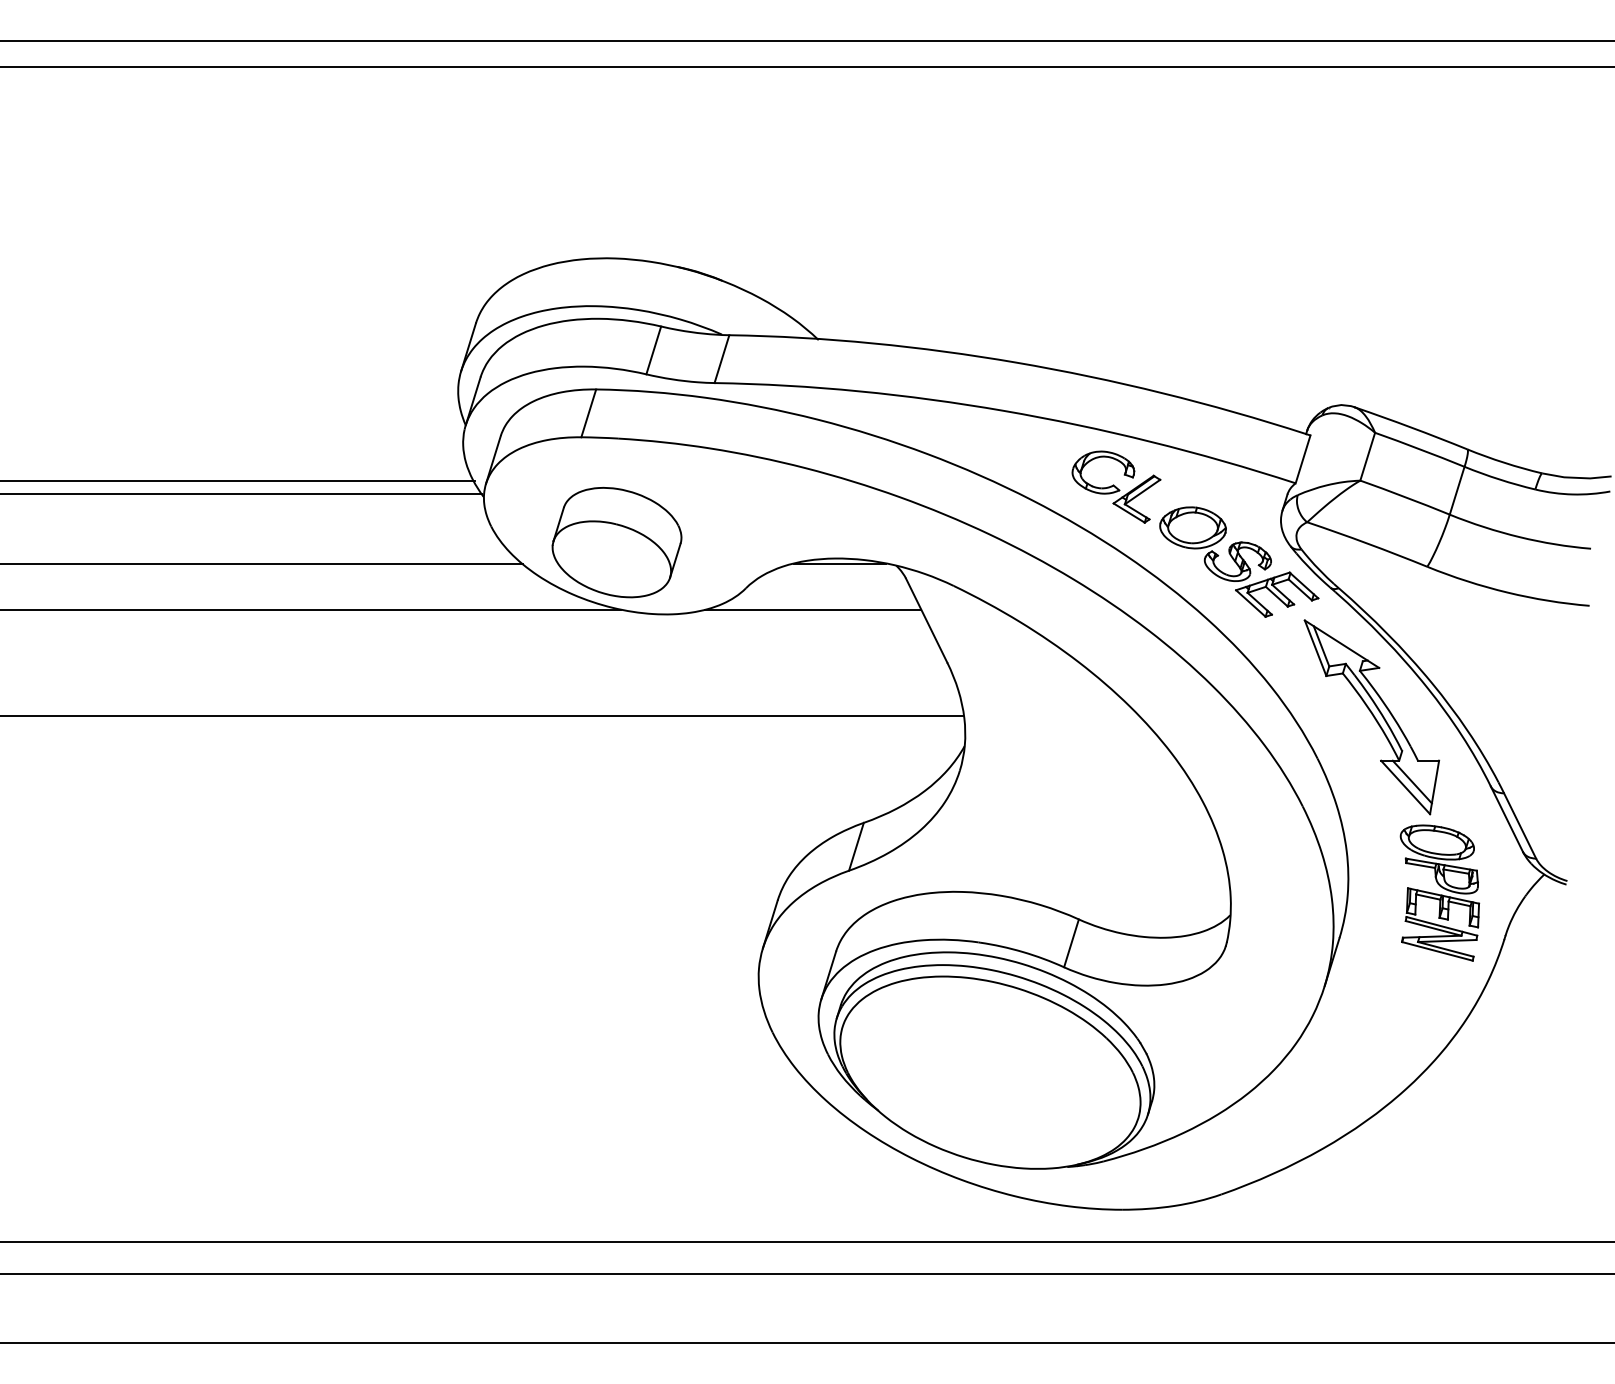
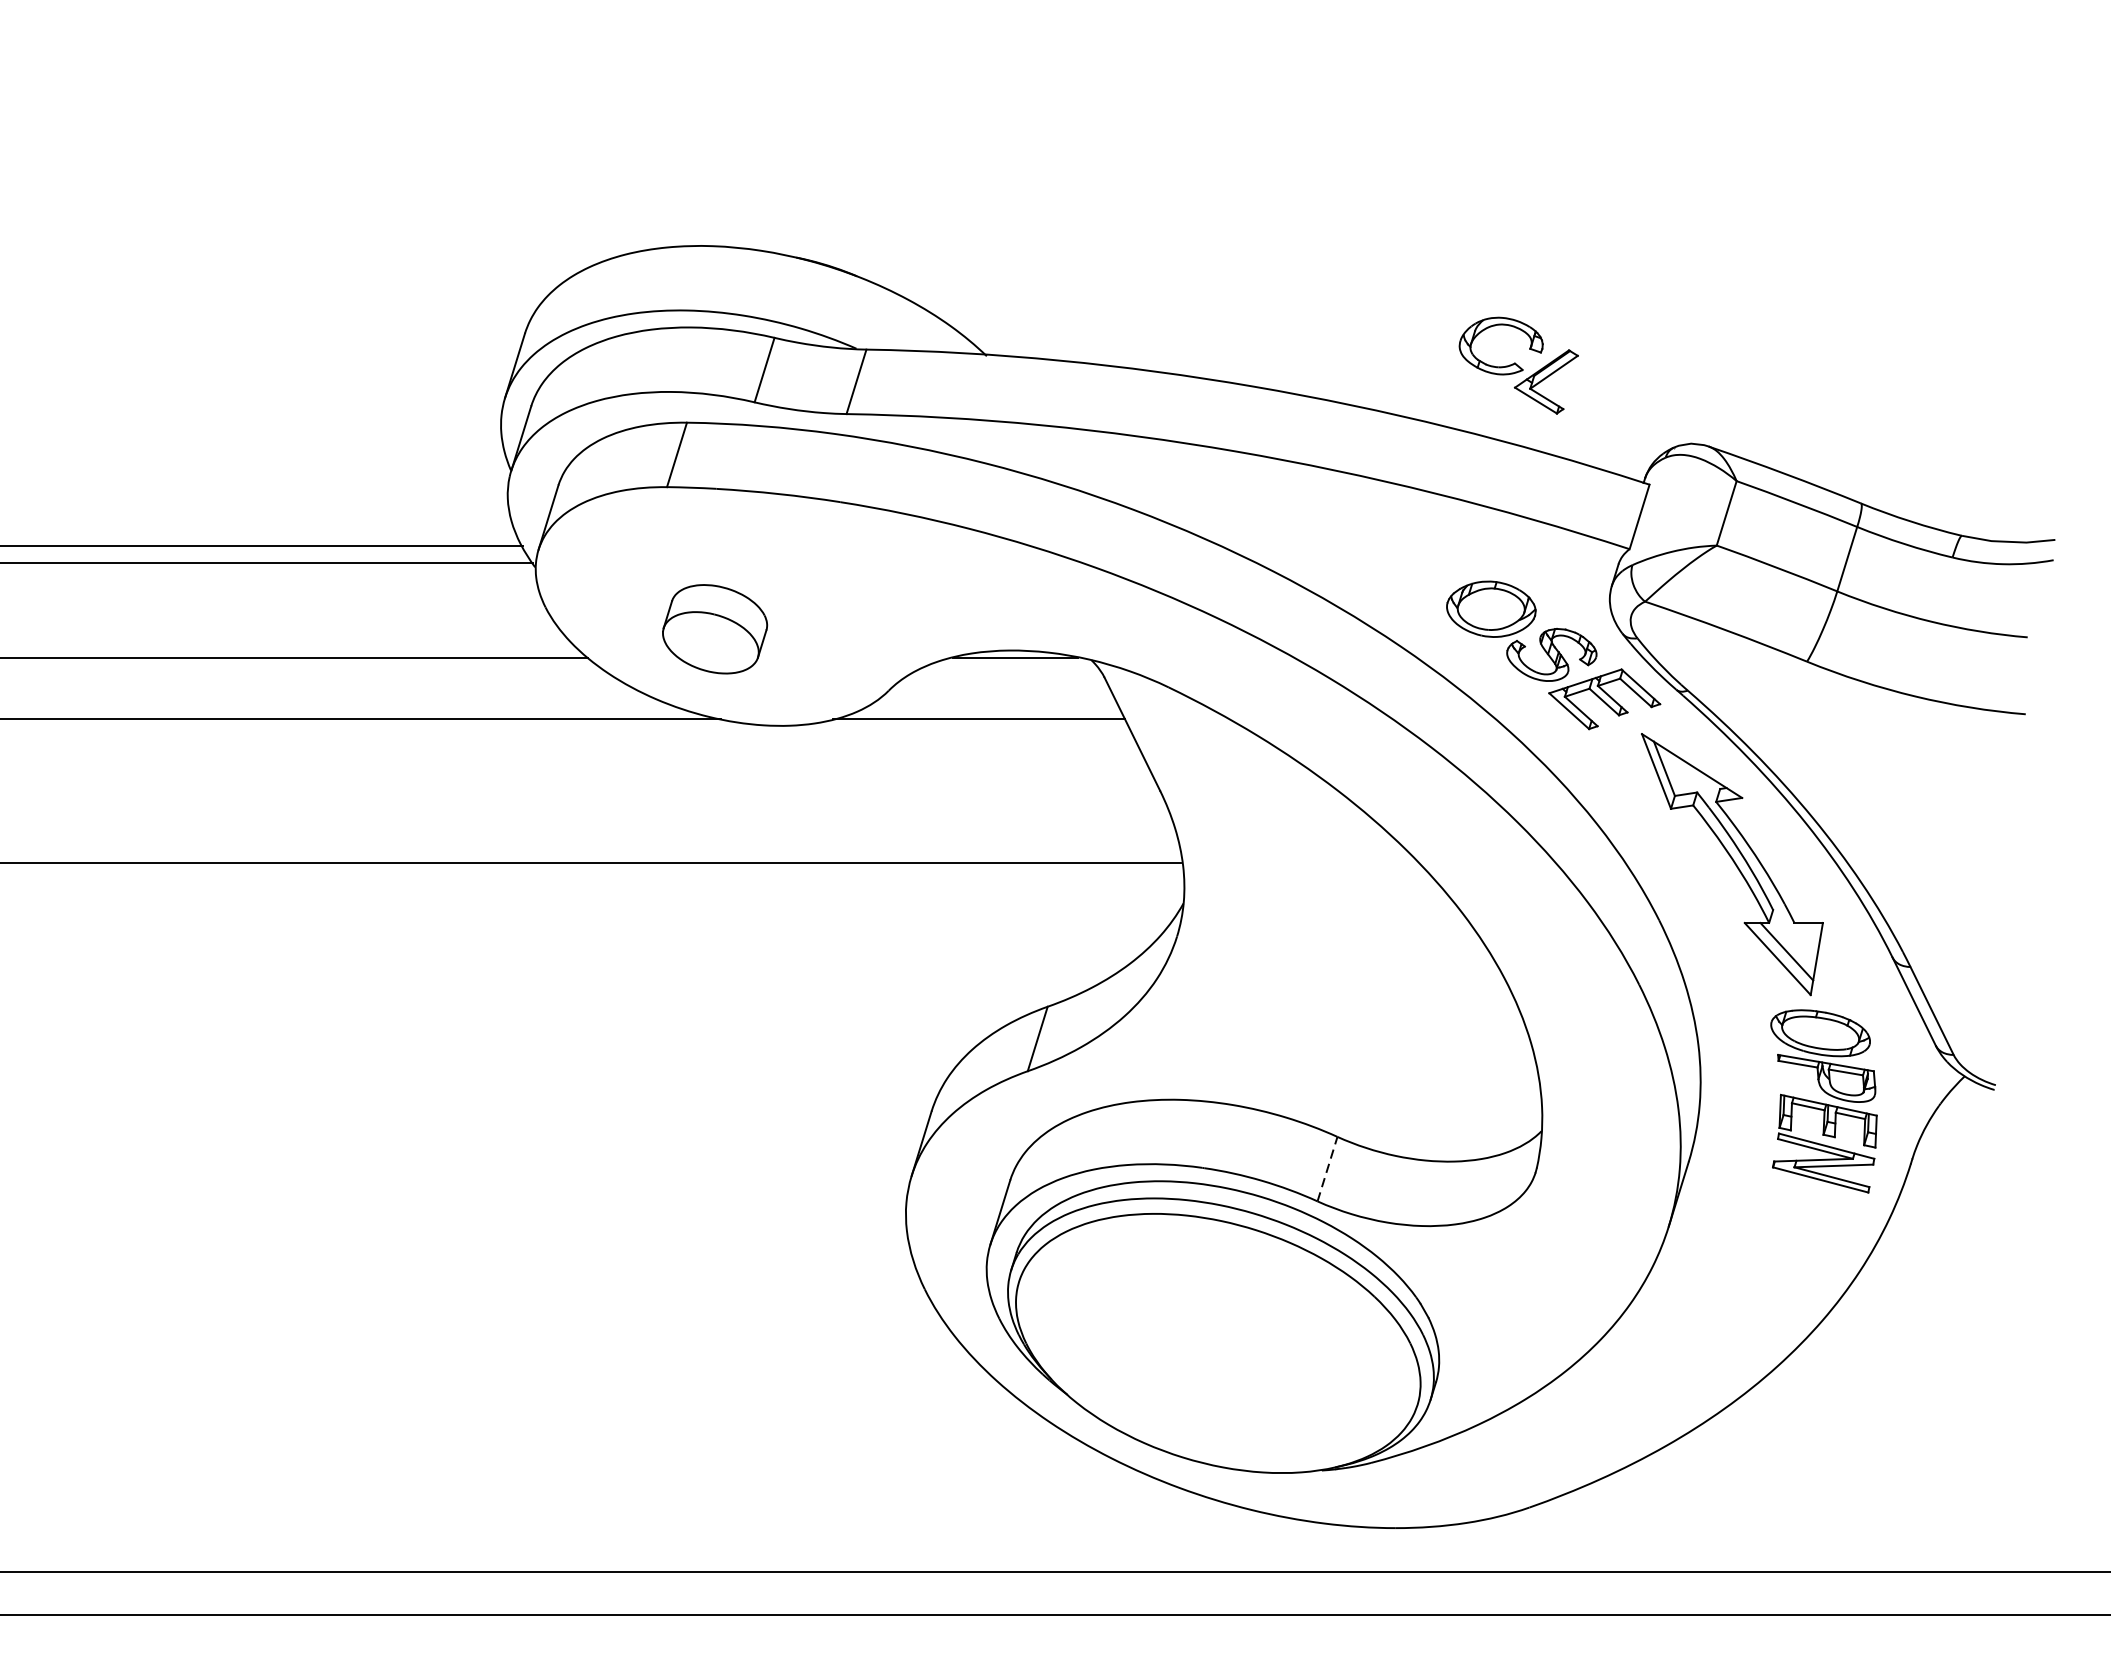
part: (1116, 486) -> (1518, 364), moved
part: (616, 542) -> (714, 628), size x0.6
line: (1071, 942) -> (1327, 1167), solid -> dashed

